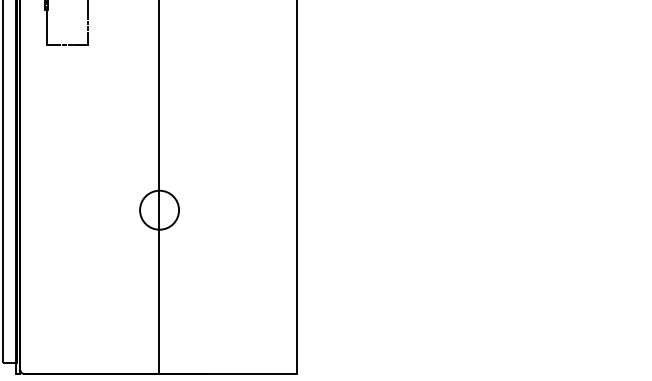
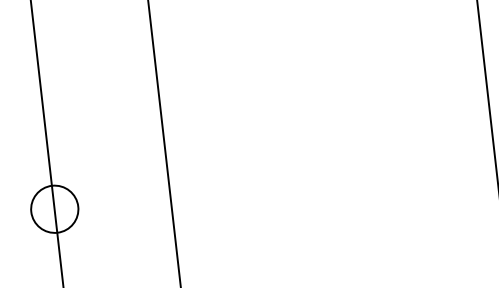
circle: (159, 210) -> (54, 209), size x1.43

